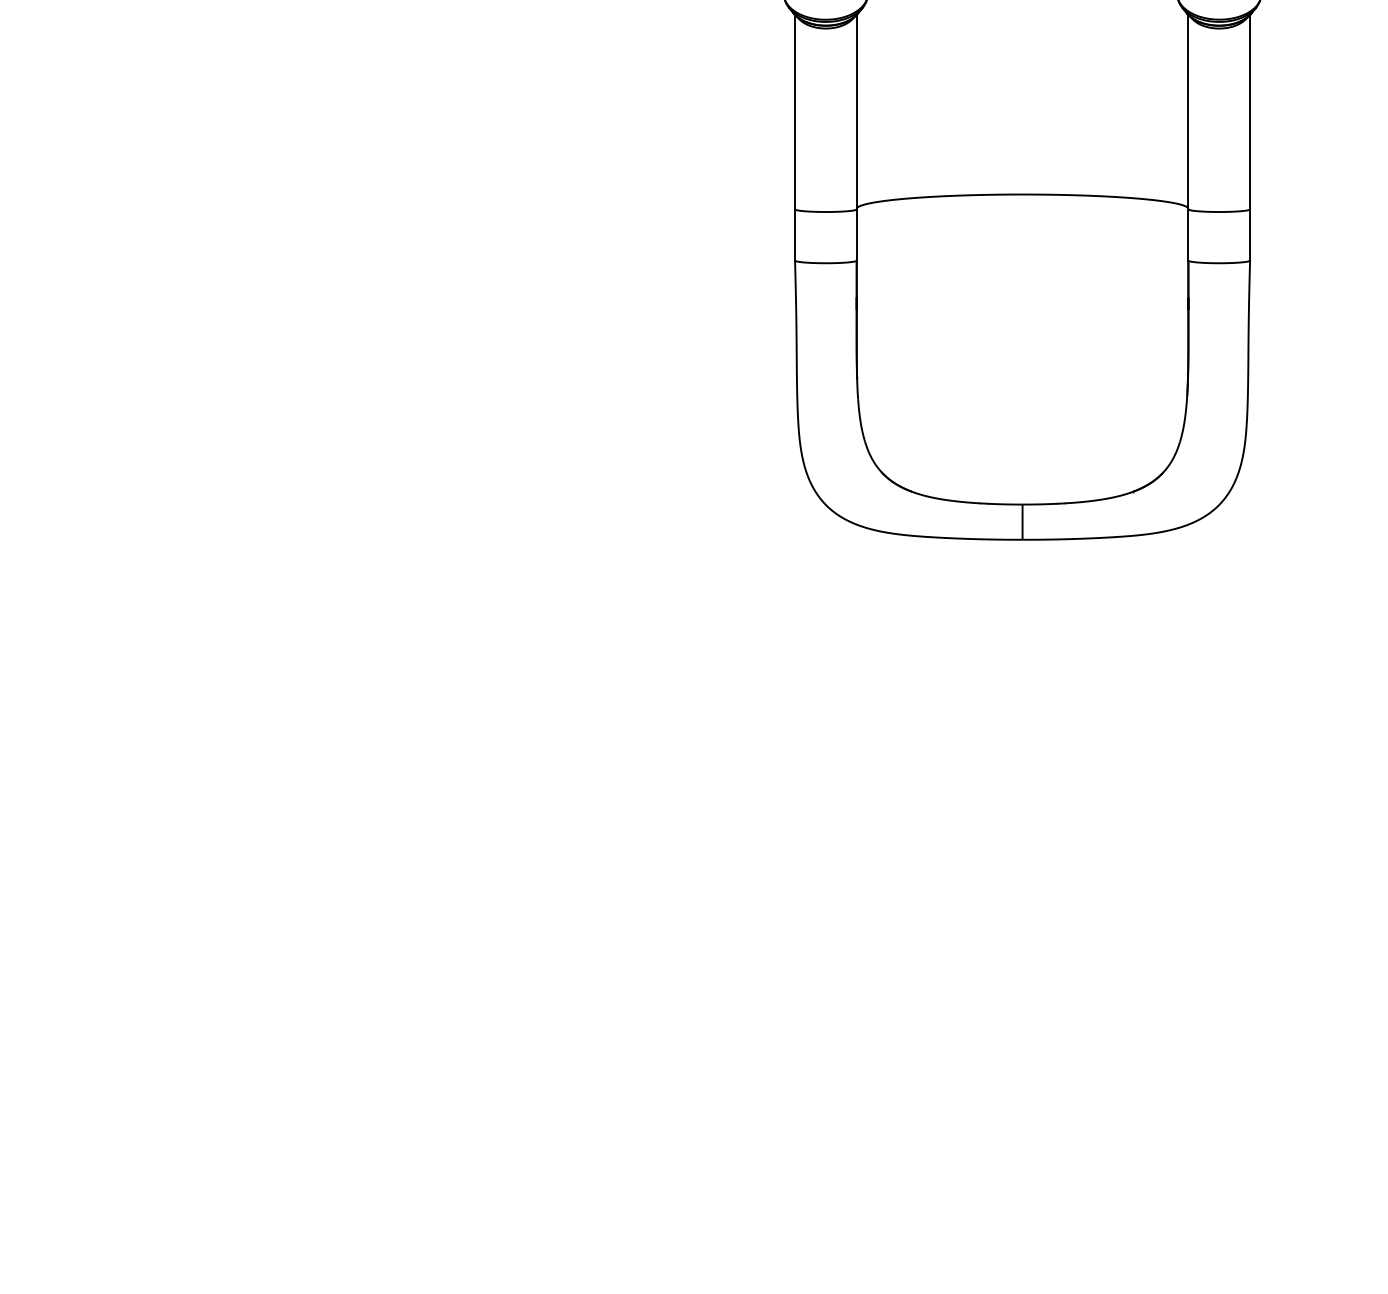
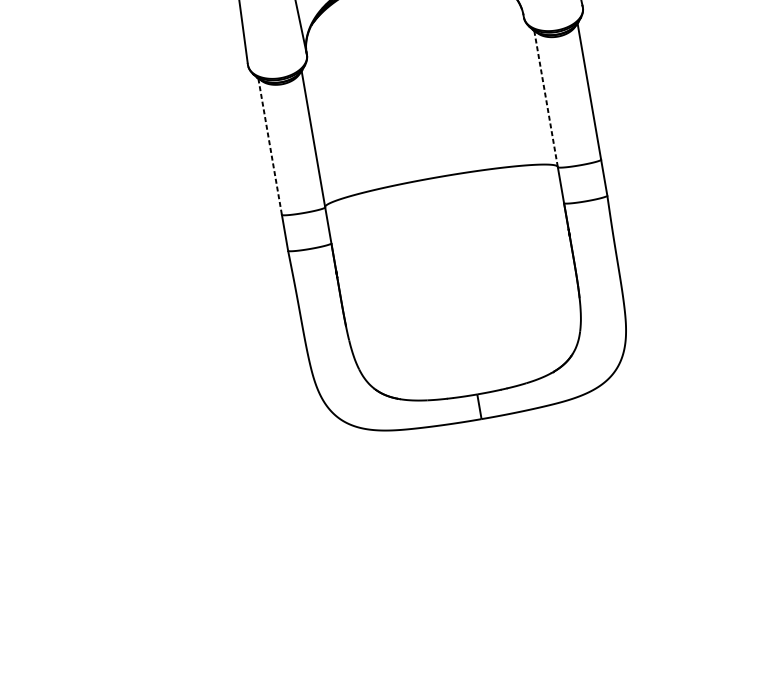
line: (795, 112) -> (270, 146), solid -> dashed
line: (1188, 112) -> (546, 99), solid -> dashed

